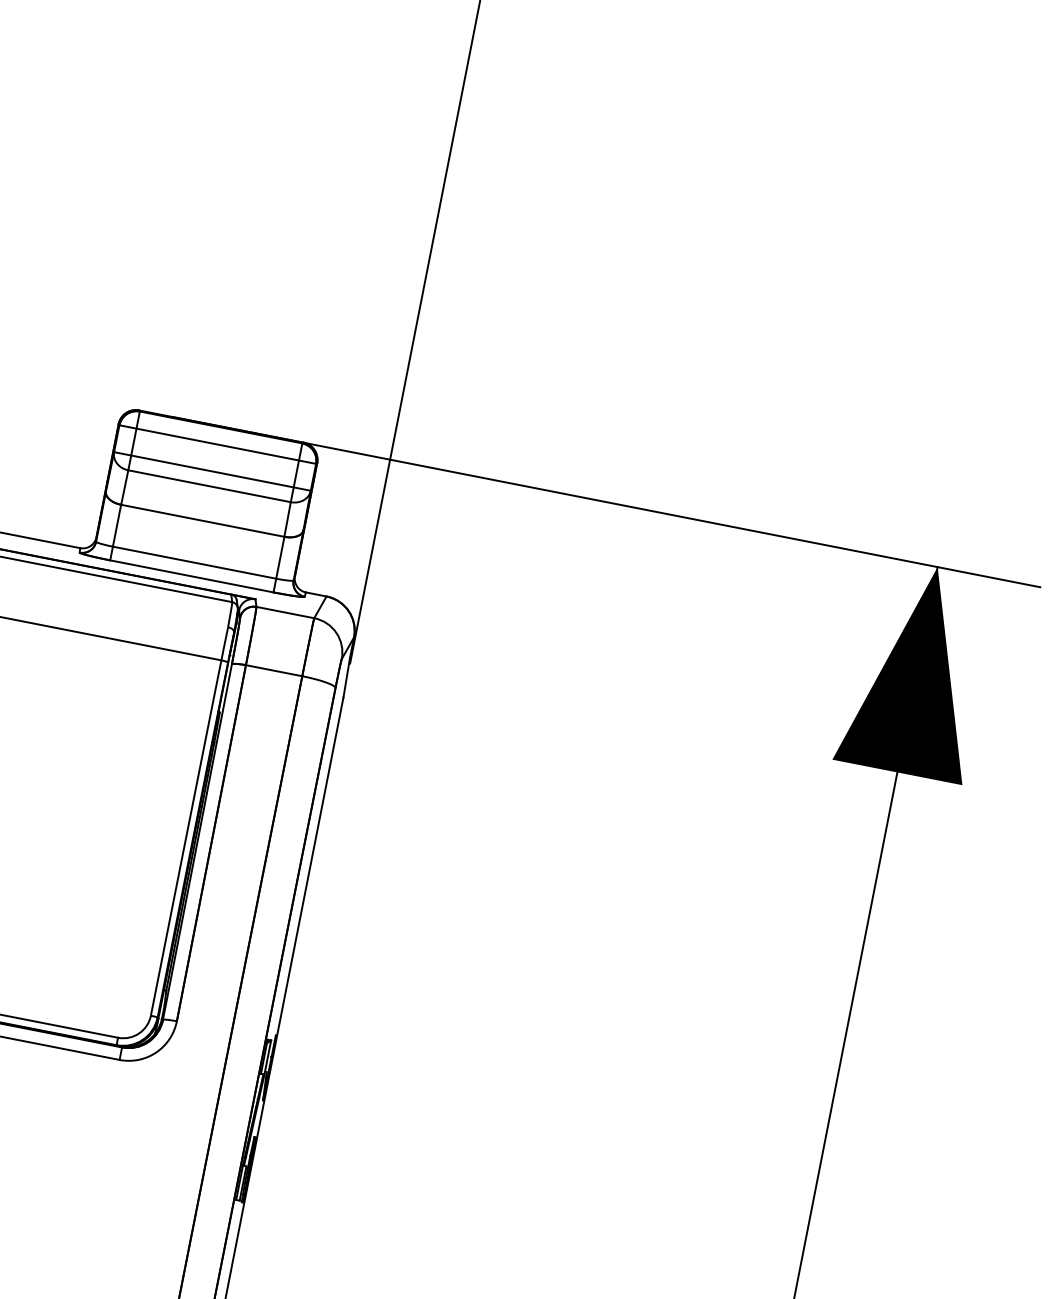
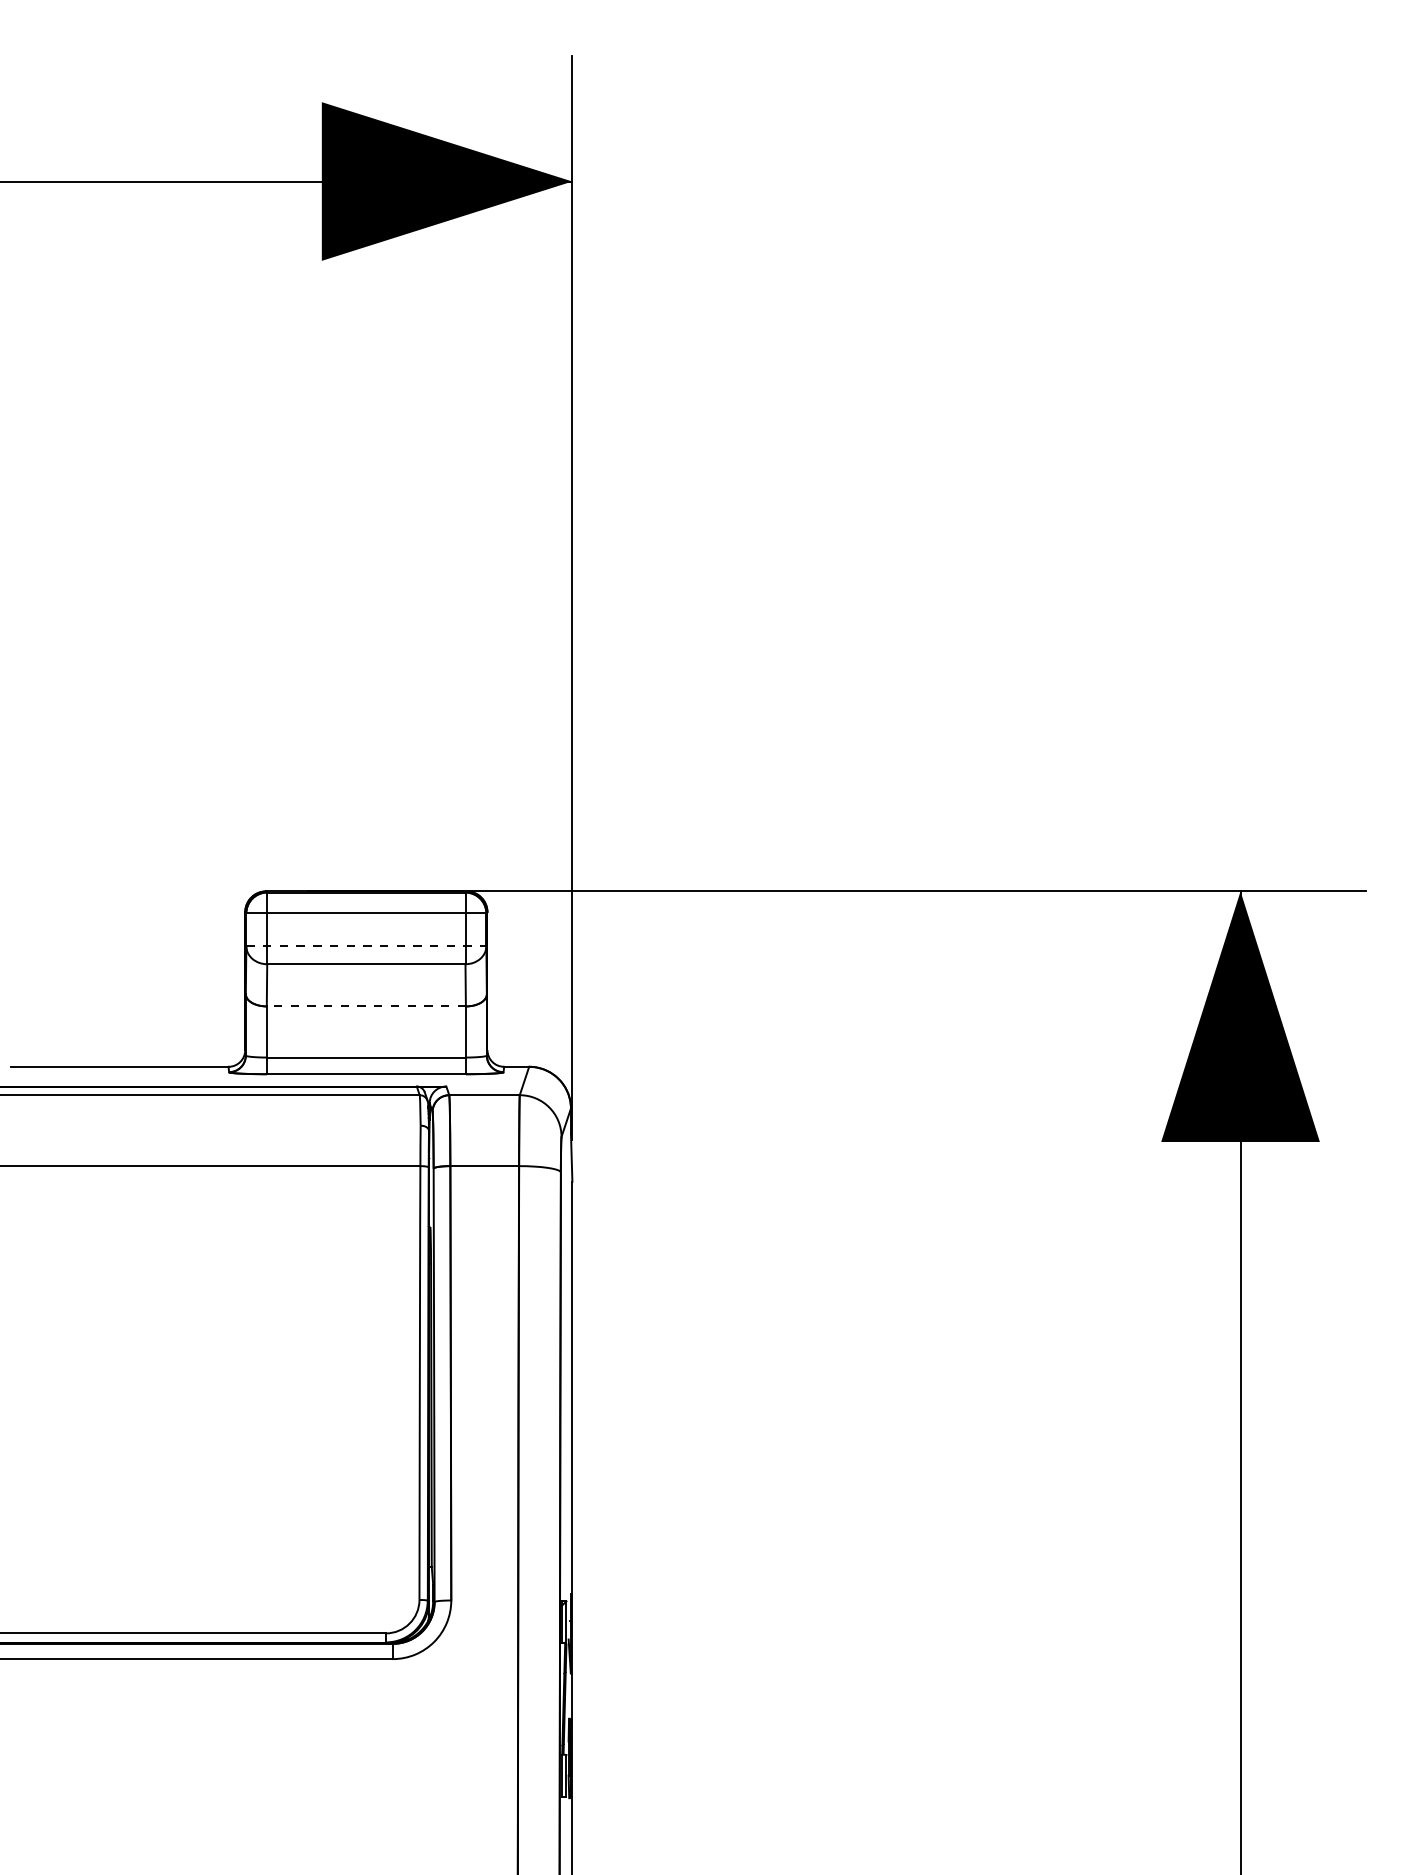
line: (212, 471) -> (366, 946), solid -> dashed
line: (202, 520) -> (366, 1006), solid -> dashed

